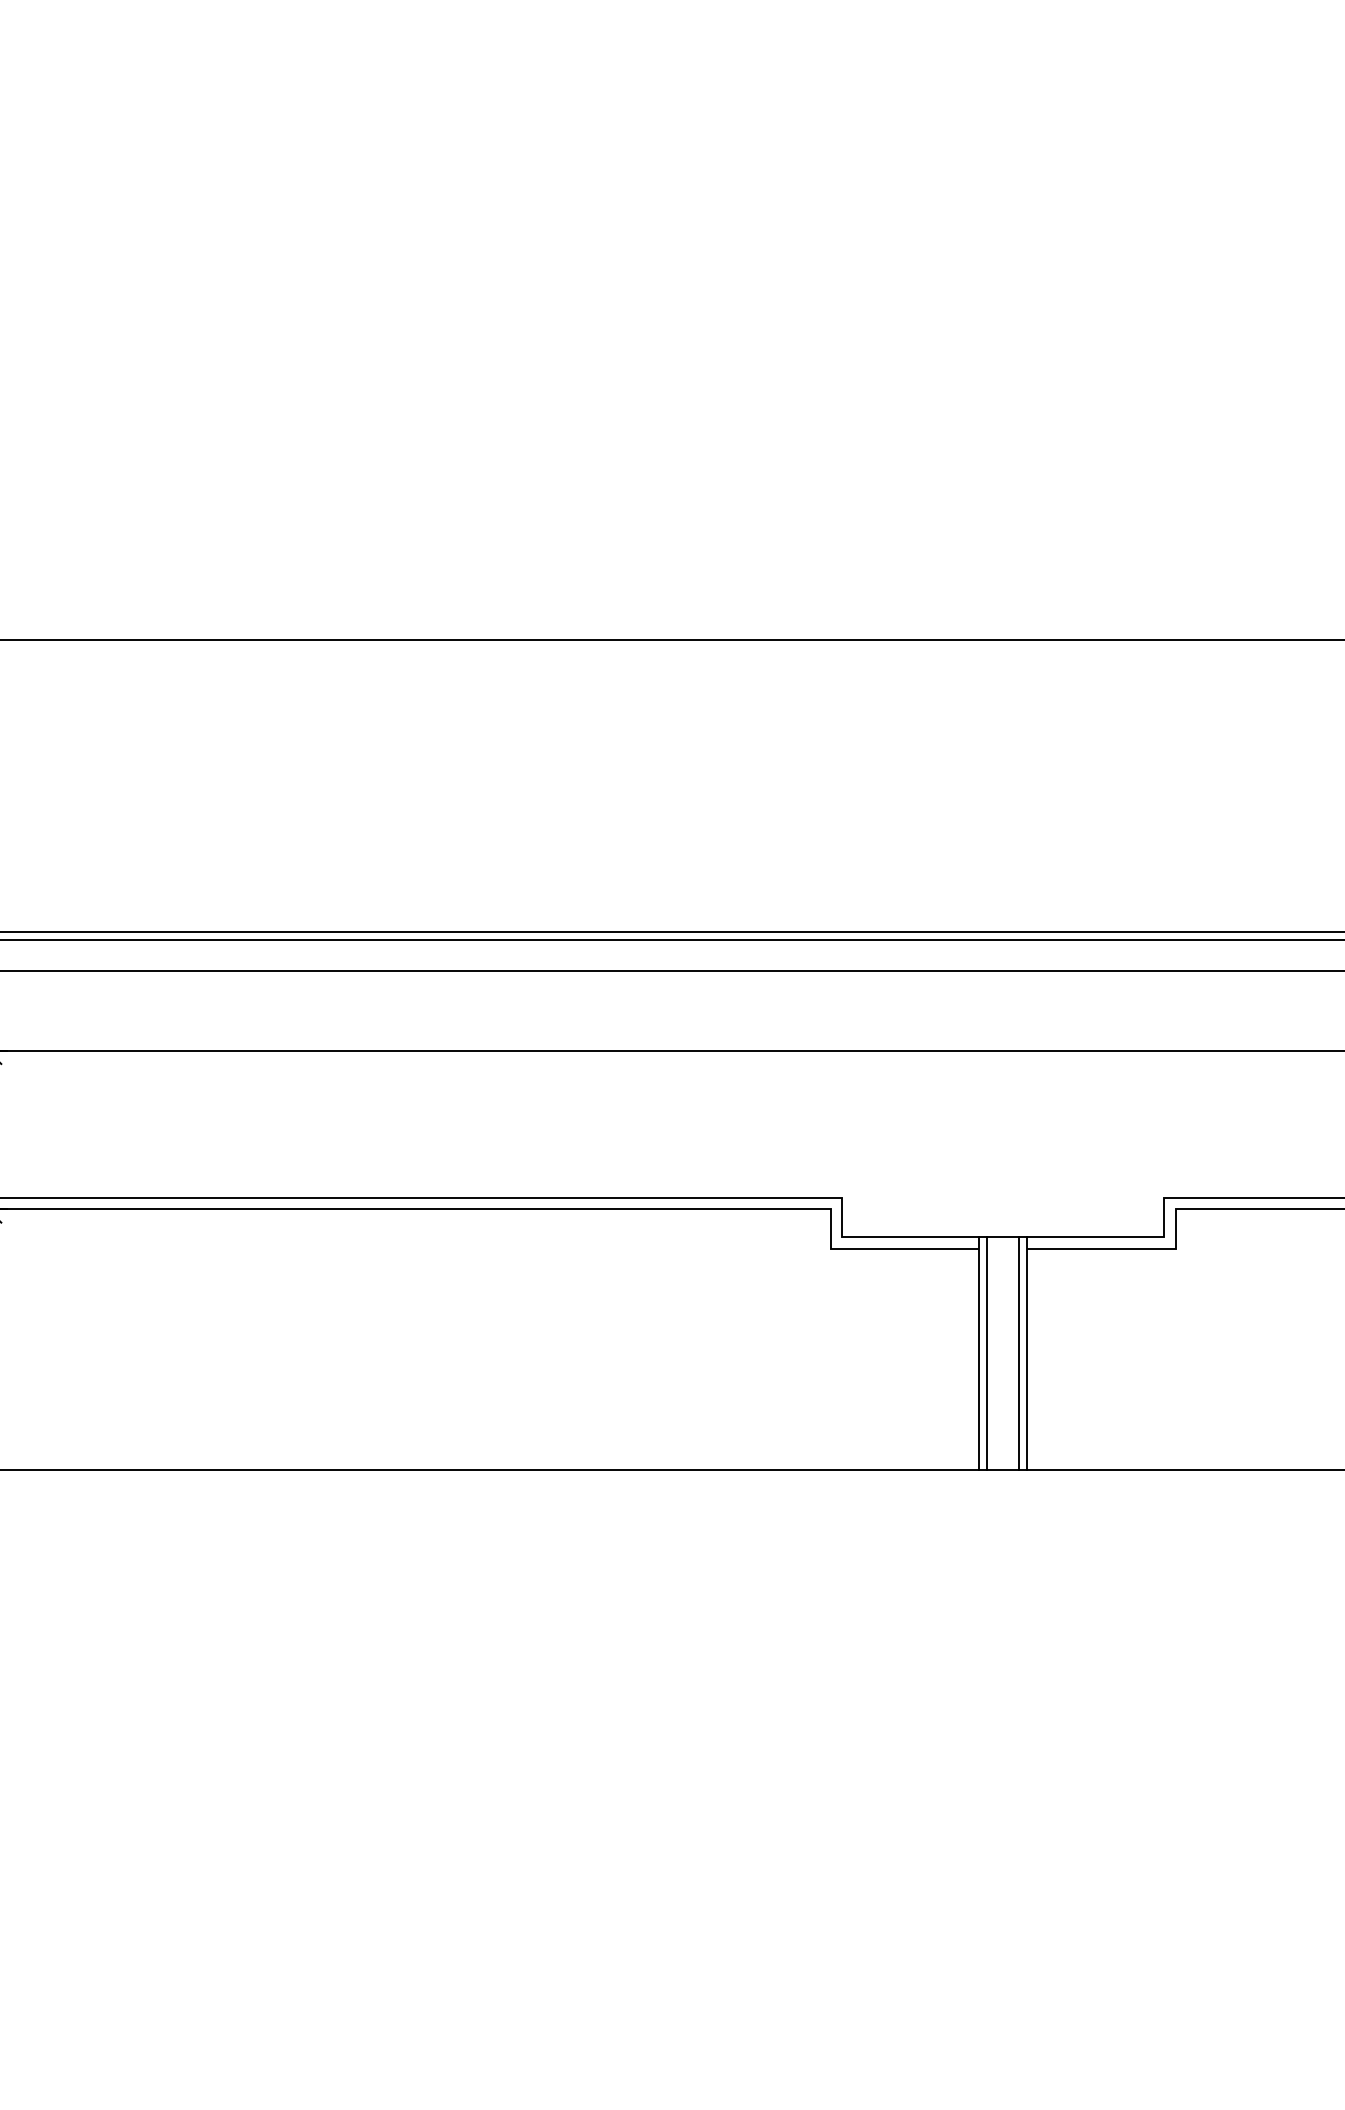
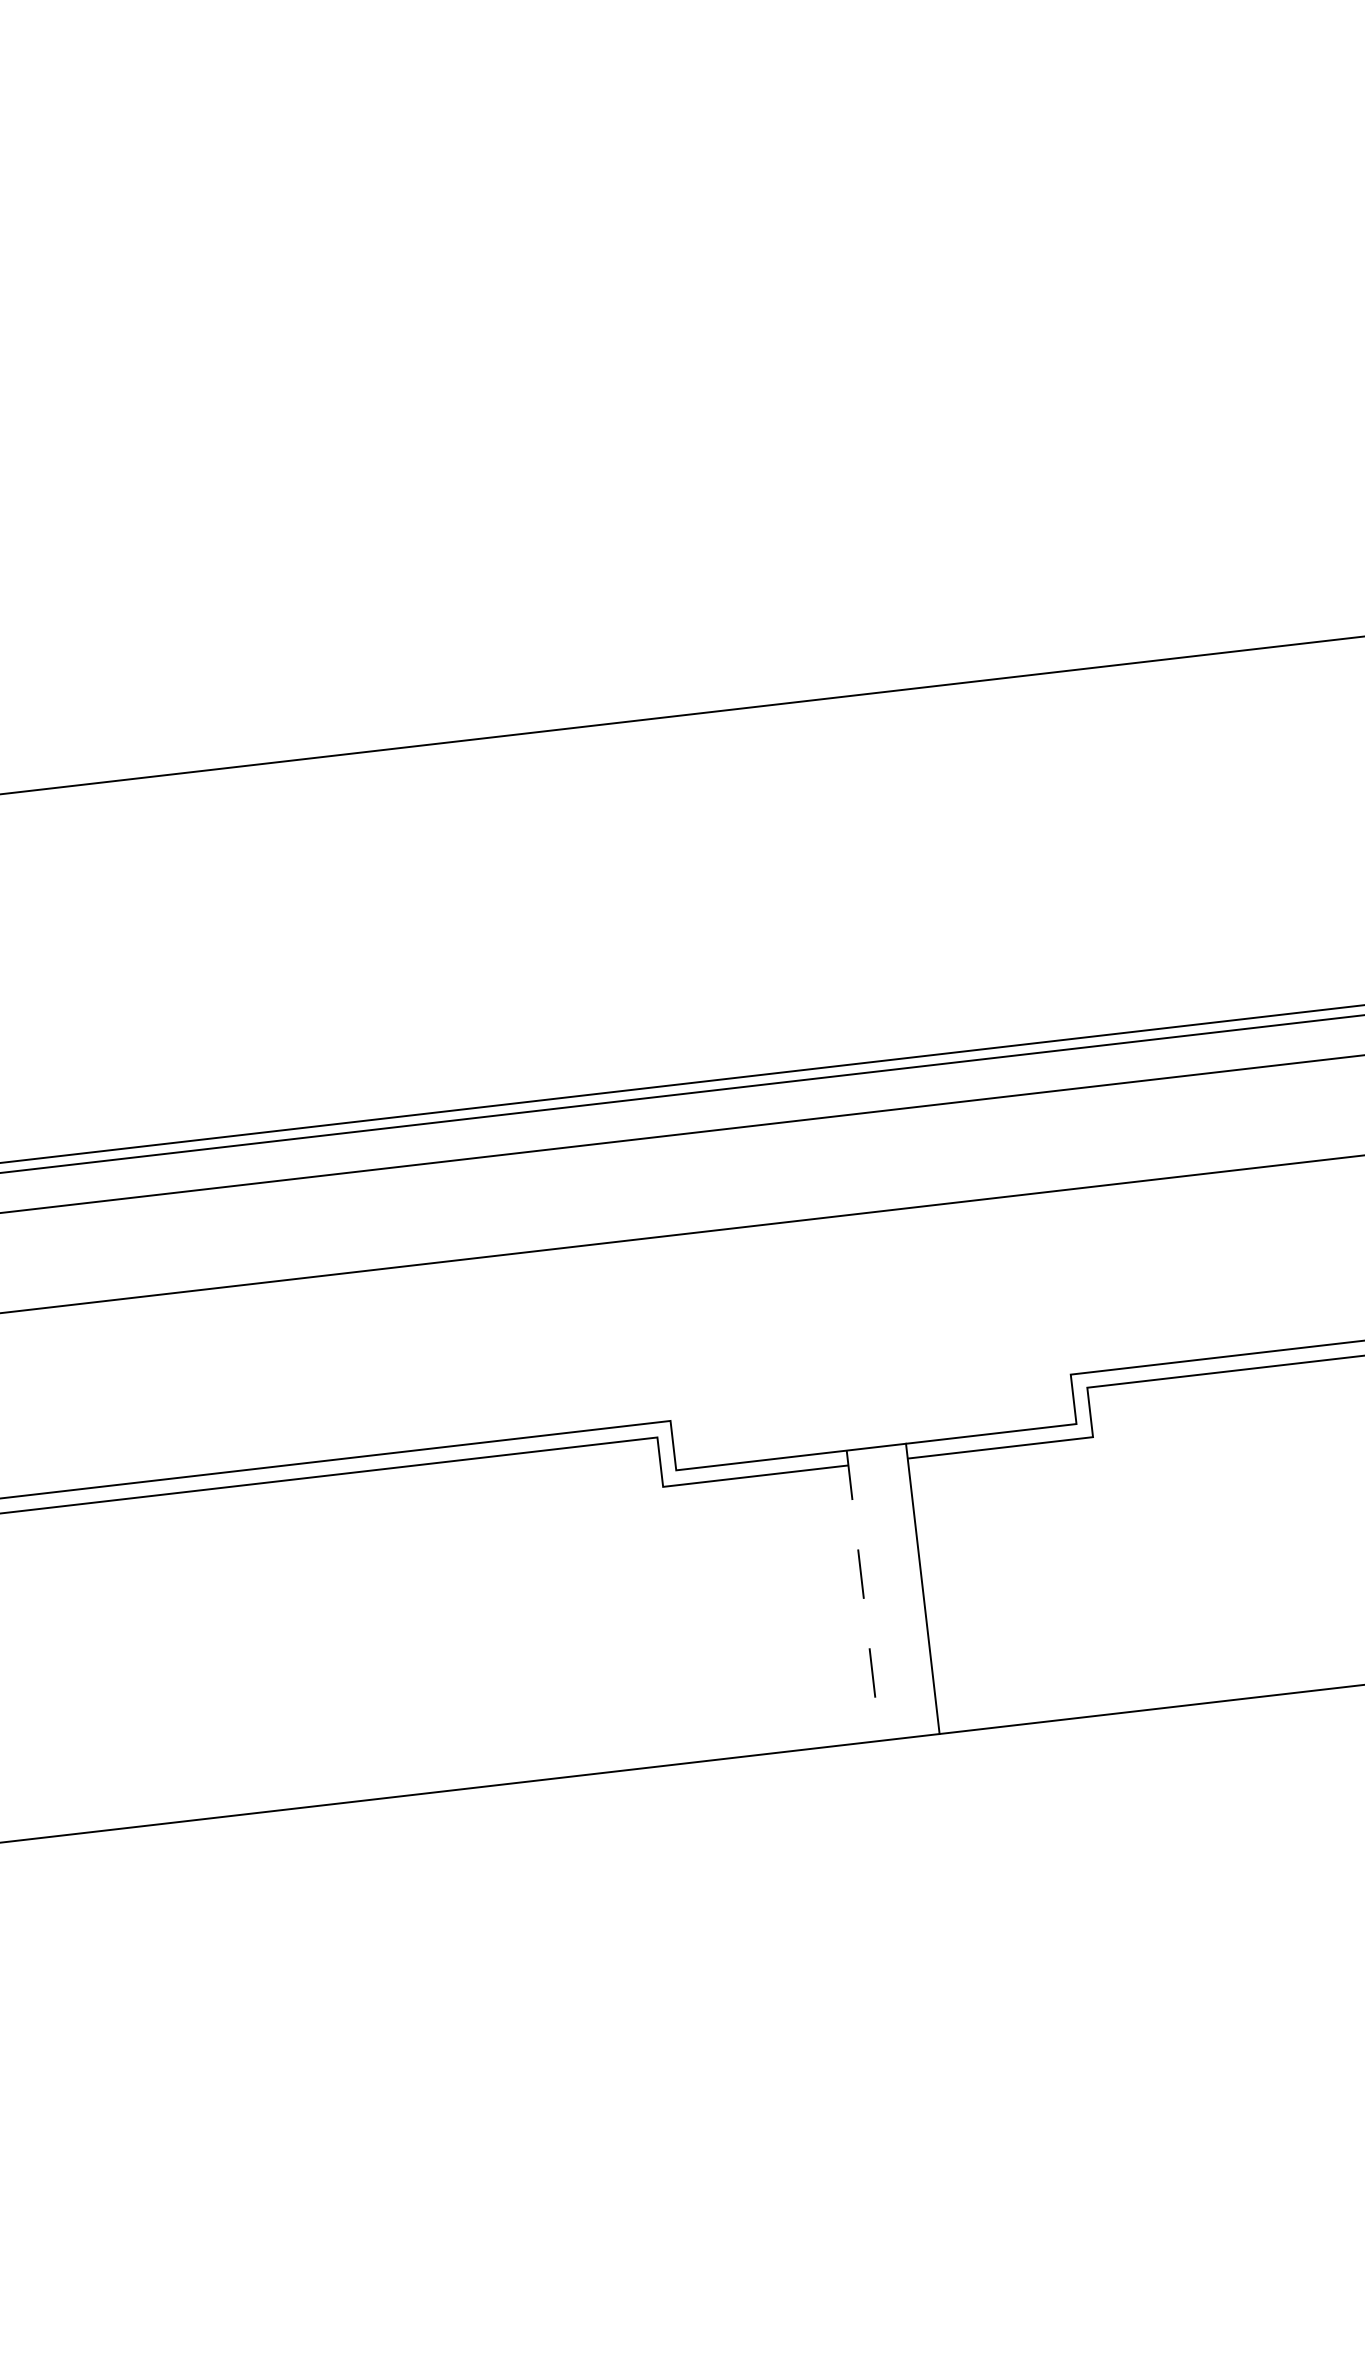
line: (987, 1353) -> (873, 1594), removed
line: (1018, 1353) -> (912, 1589), removed
line: (979, 1354) -> (863, 1596), solid -> dashed

